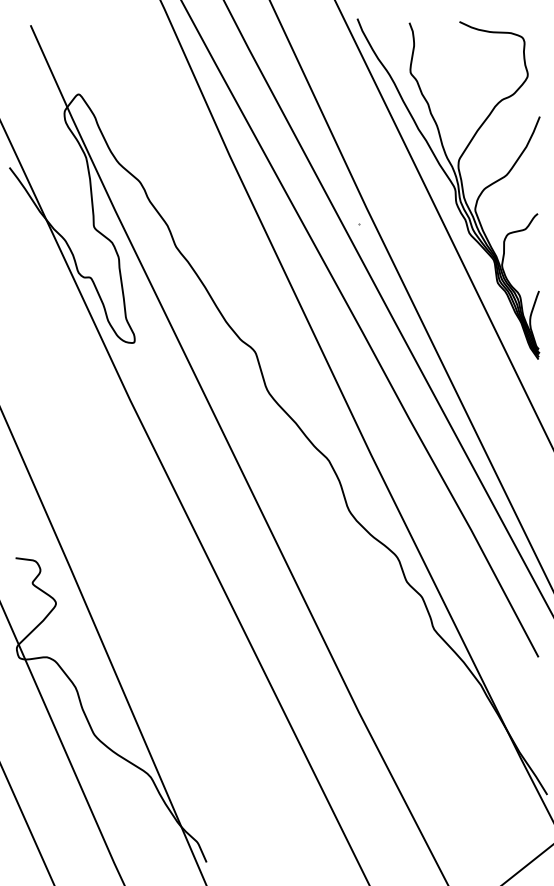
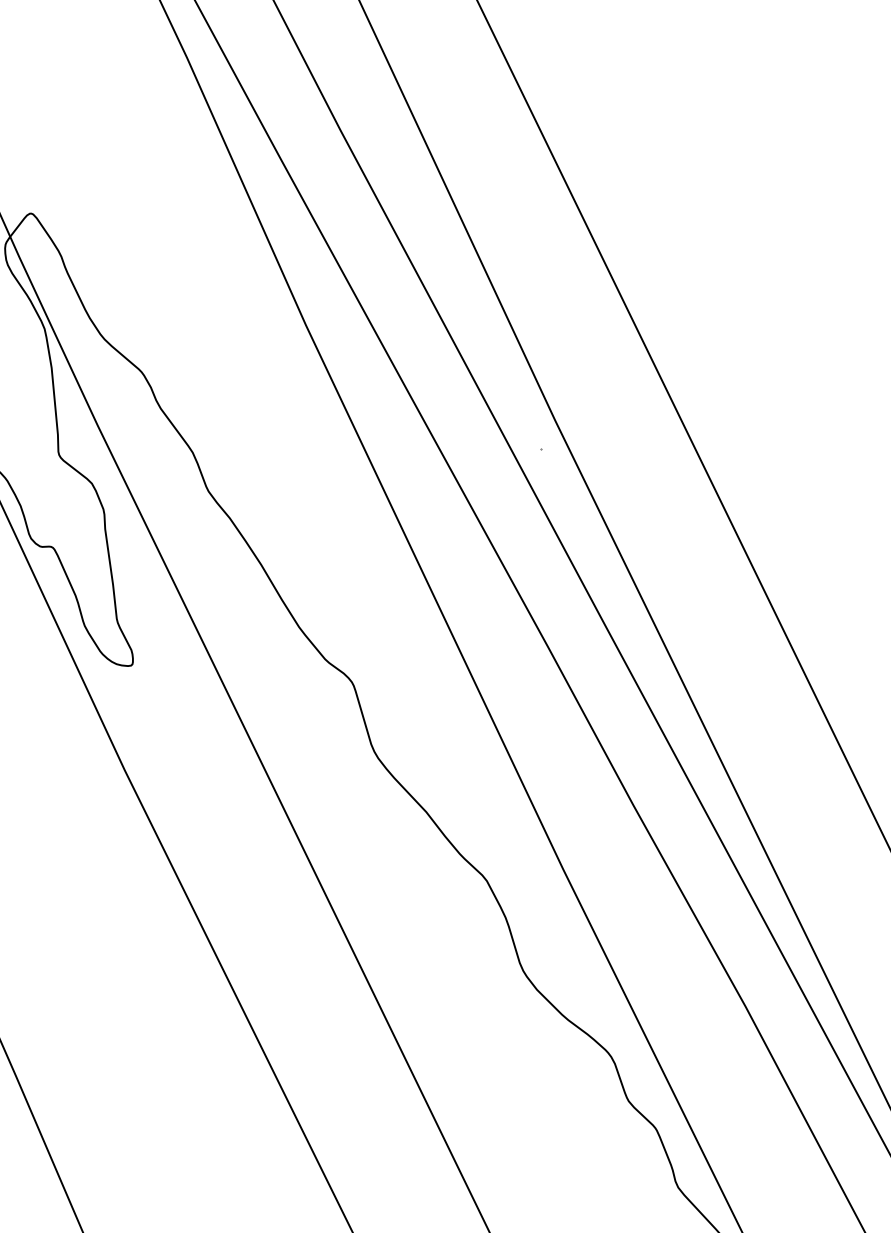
part: (448, 188) -> (704, 384), removed

